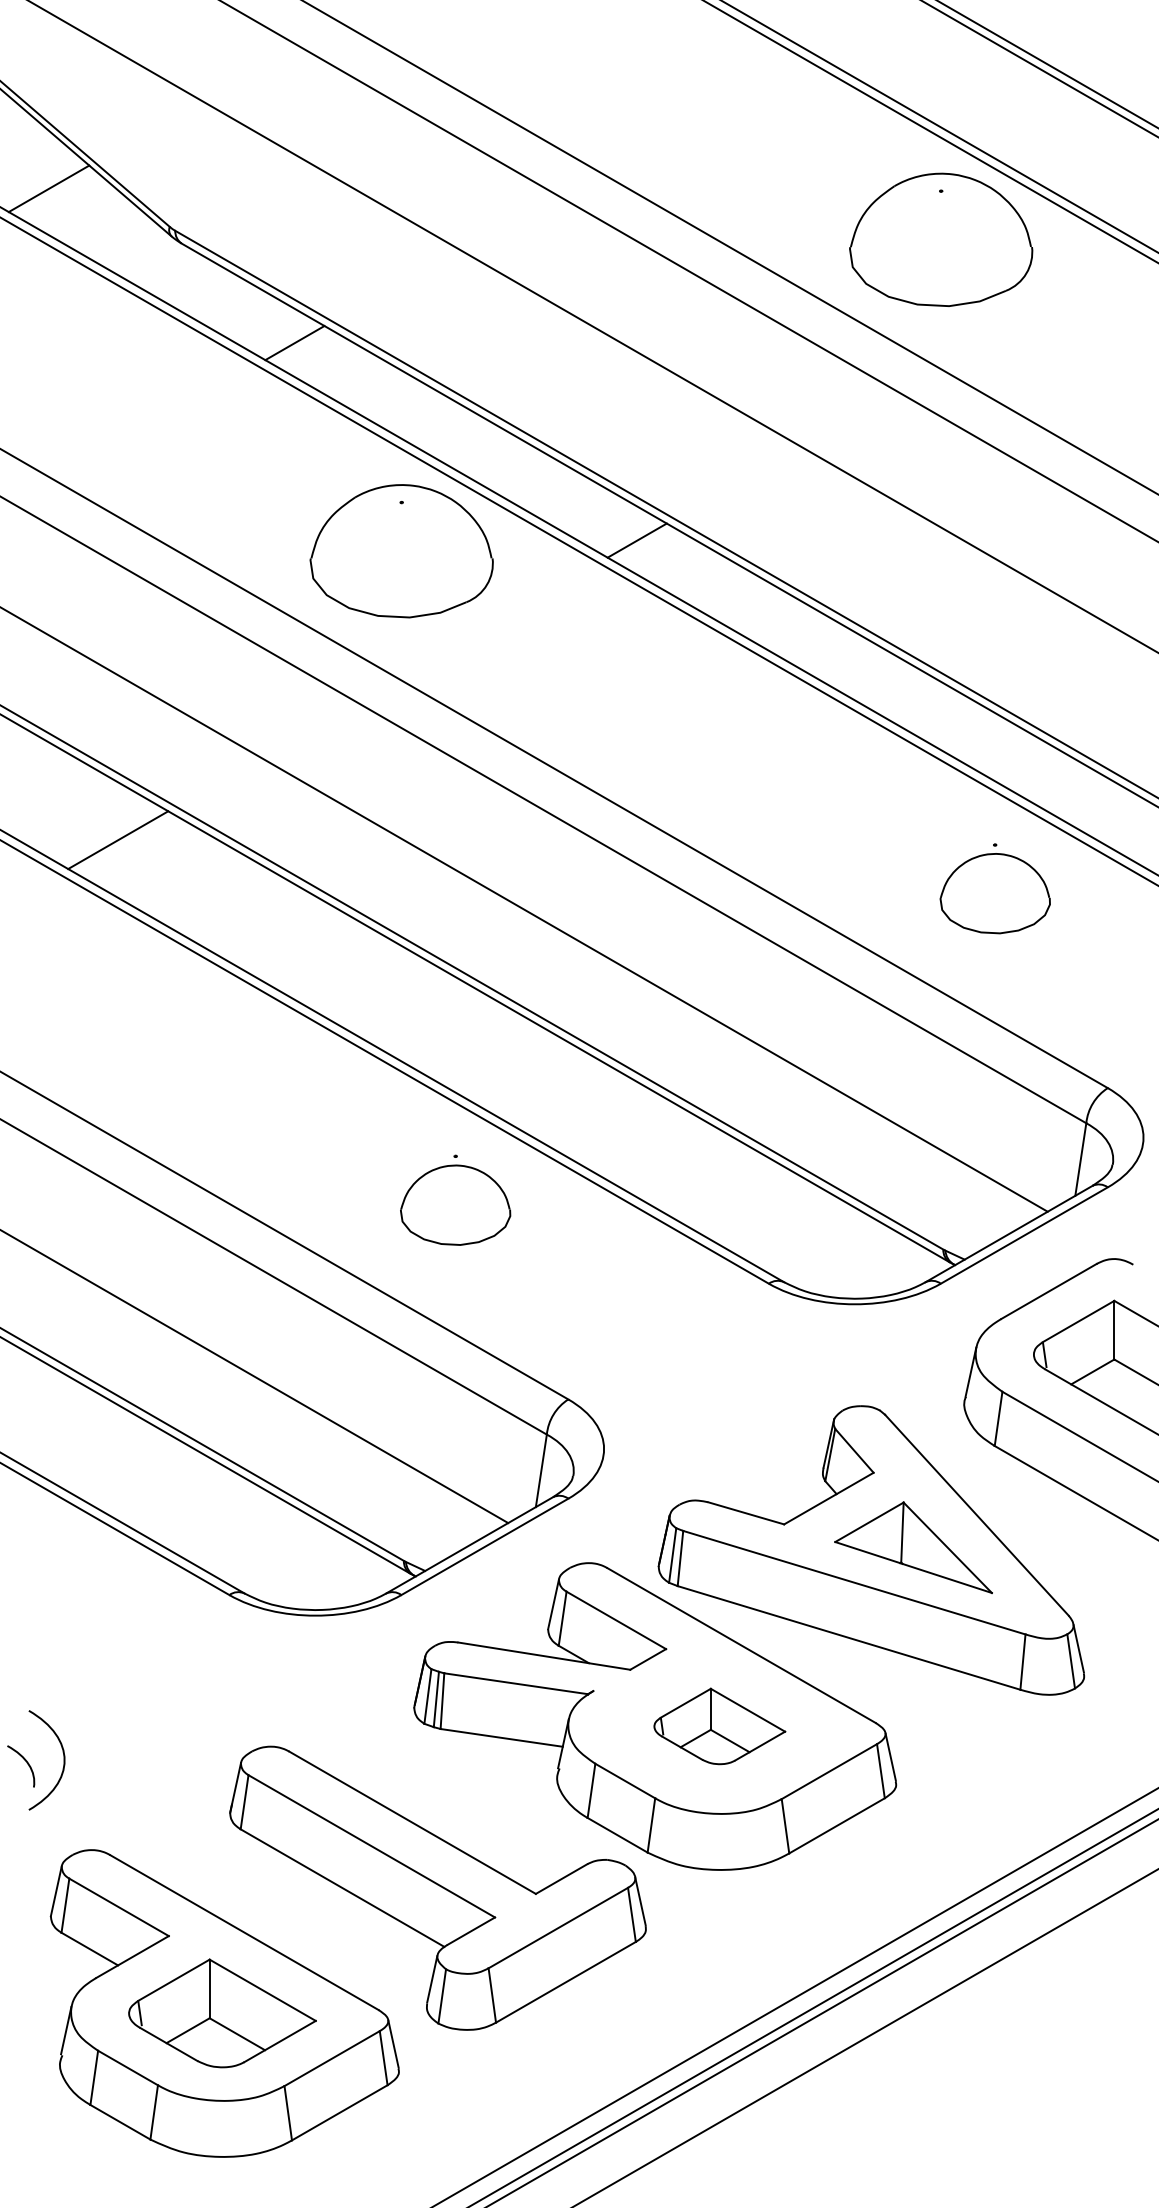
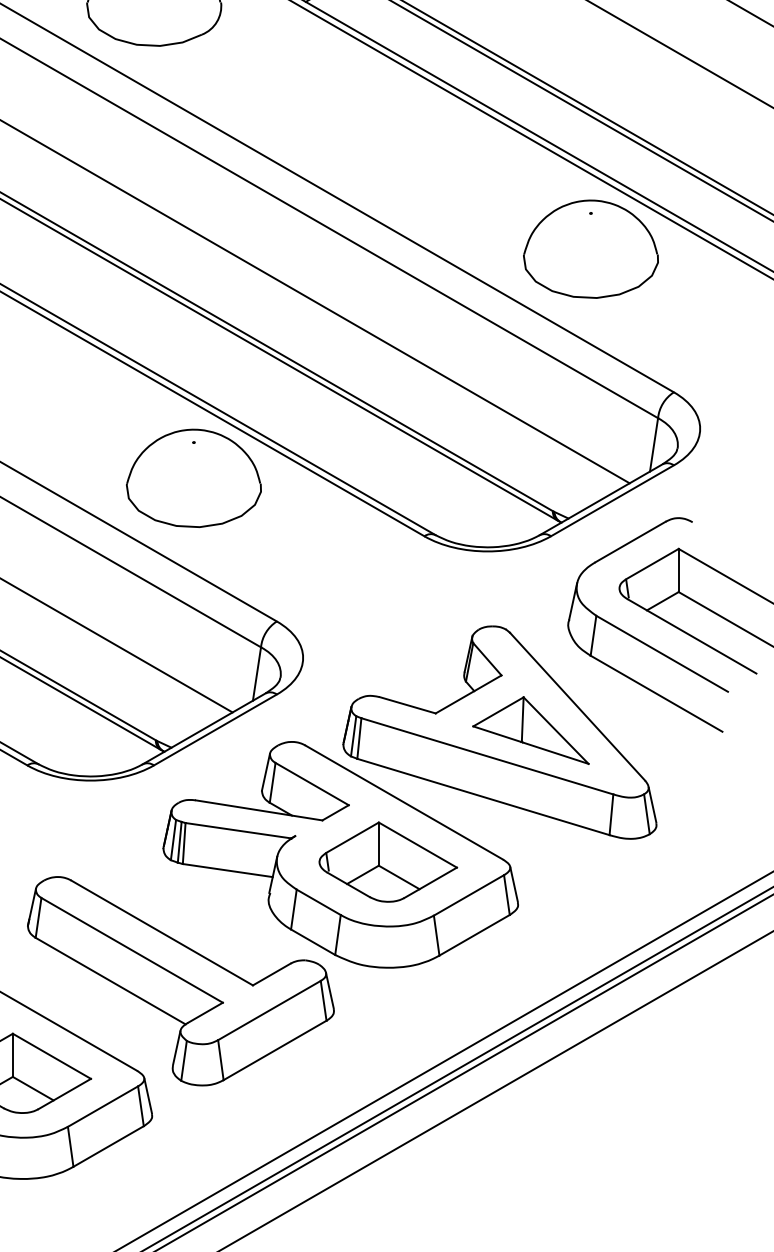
part: (995, 893) -> (591, 249), size x1.67
part: (455, 1205) -> (193, 478), size x1.67
part: (719, 1726) -> (388, 862), size x1.43

